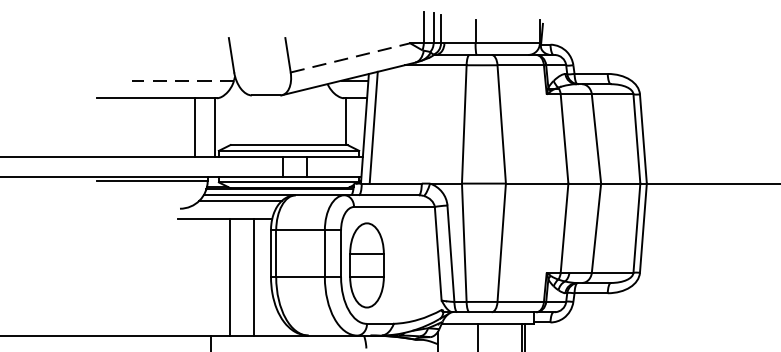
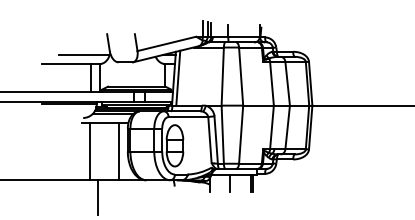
line: (351, 57) -> (167, 43), dashed -> solid
line: (182, 81) -> (84, 55), dashed -> solid
line: (229, 276) -> (89, 151), moved

